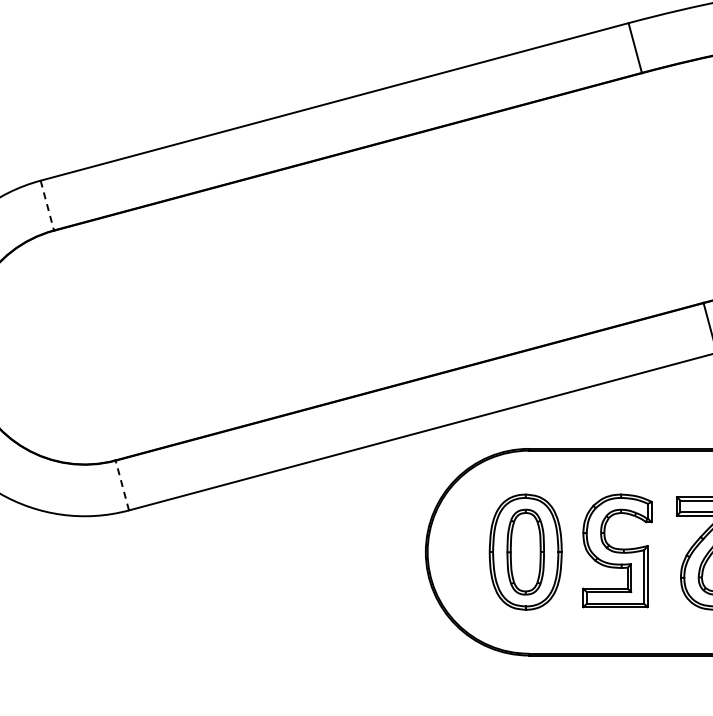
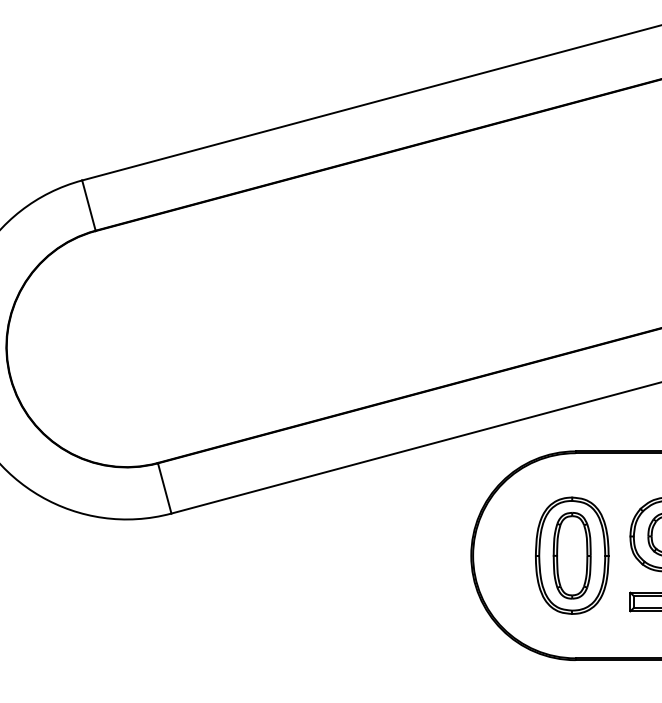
line: (47, 205) -> (89, 205), dashed -> solid
line: (122, 485) -> (164, 488), dashed -> solid

